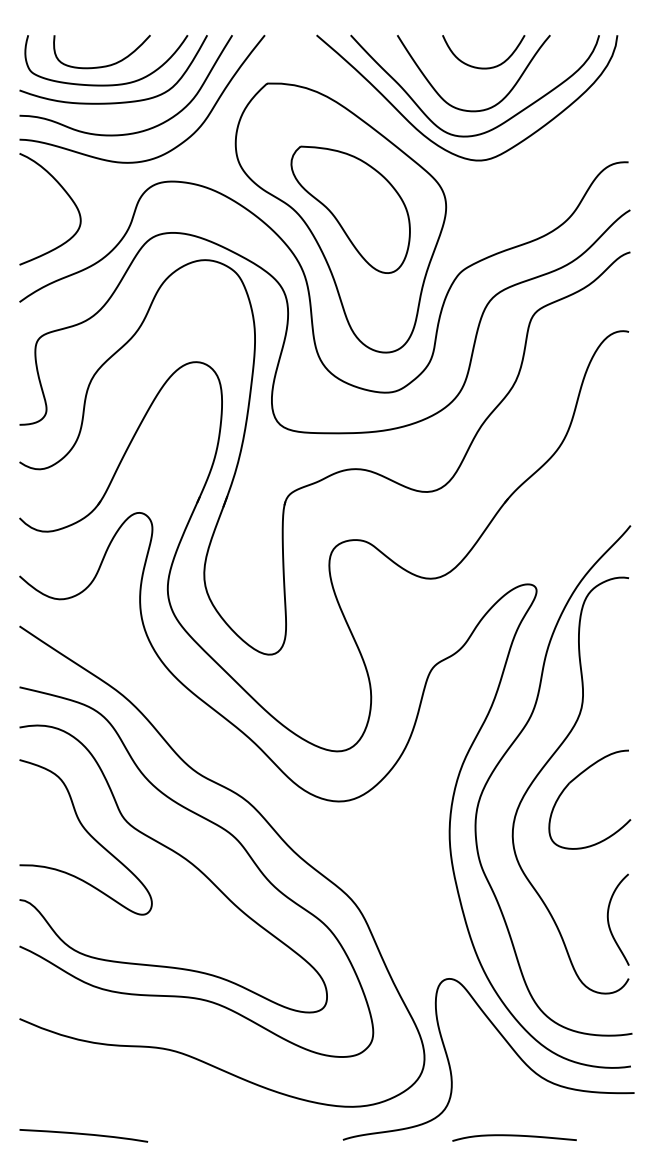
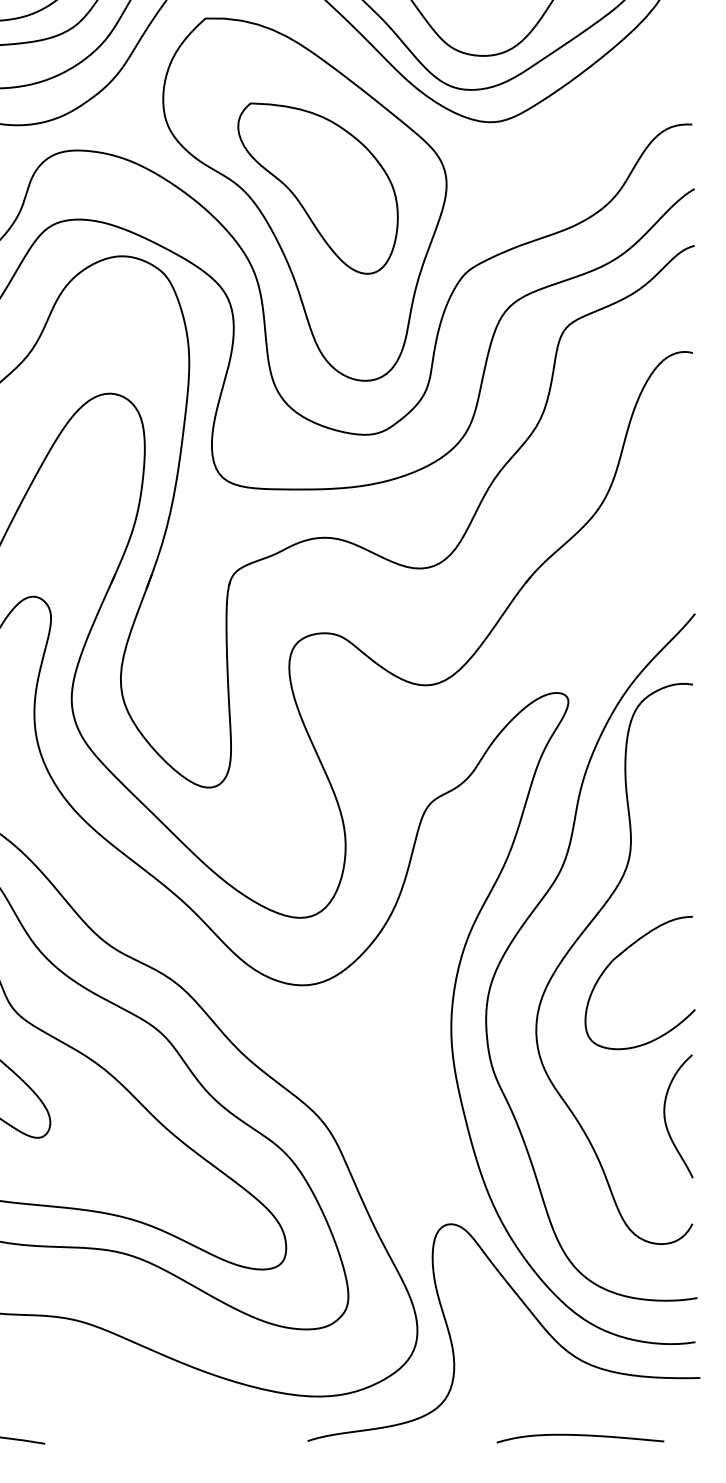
curve: (609, 921) -> (666, 1118), moved
curve: (514, 1136) -> (580, 1436), moved

